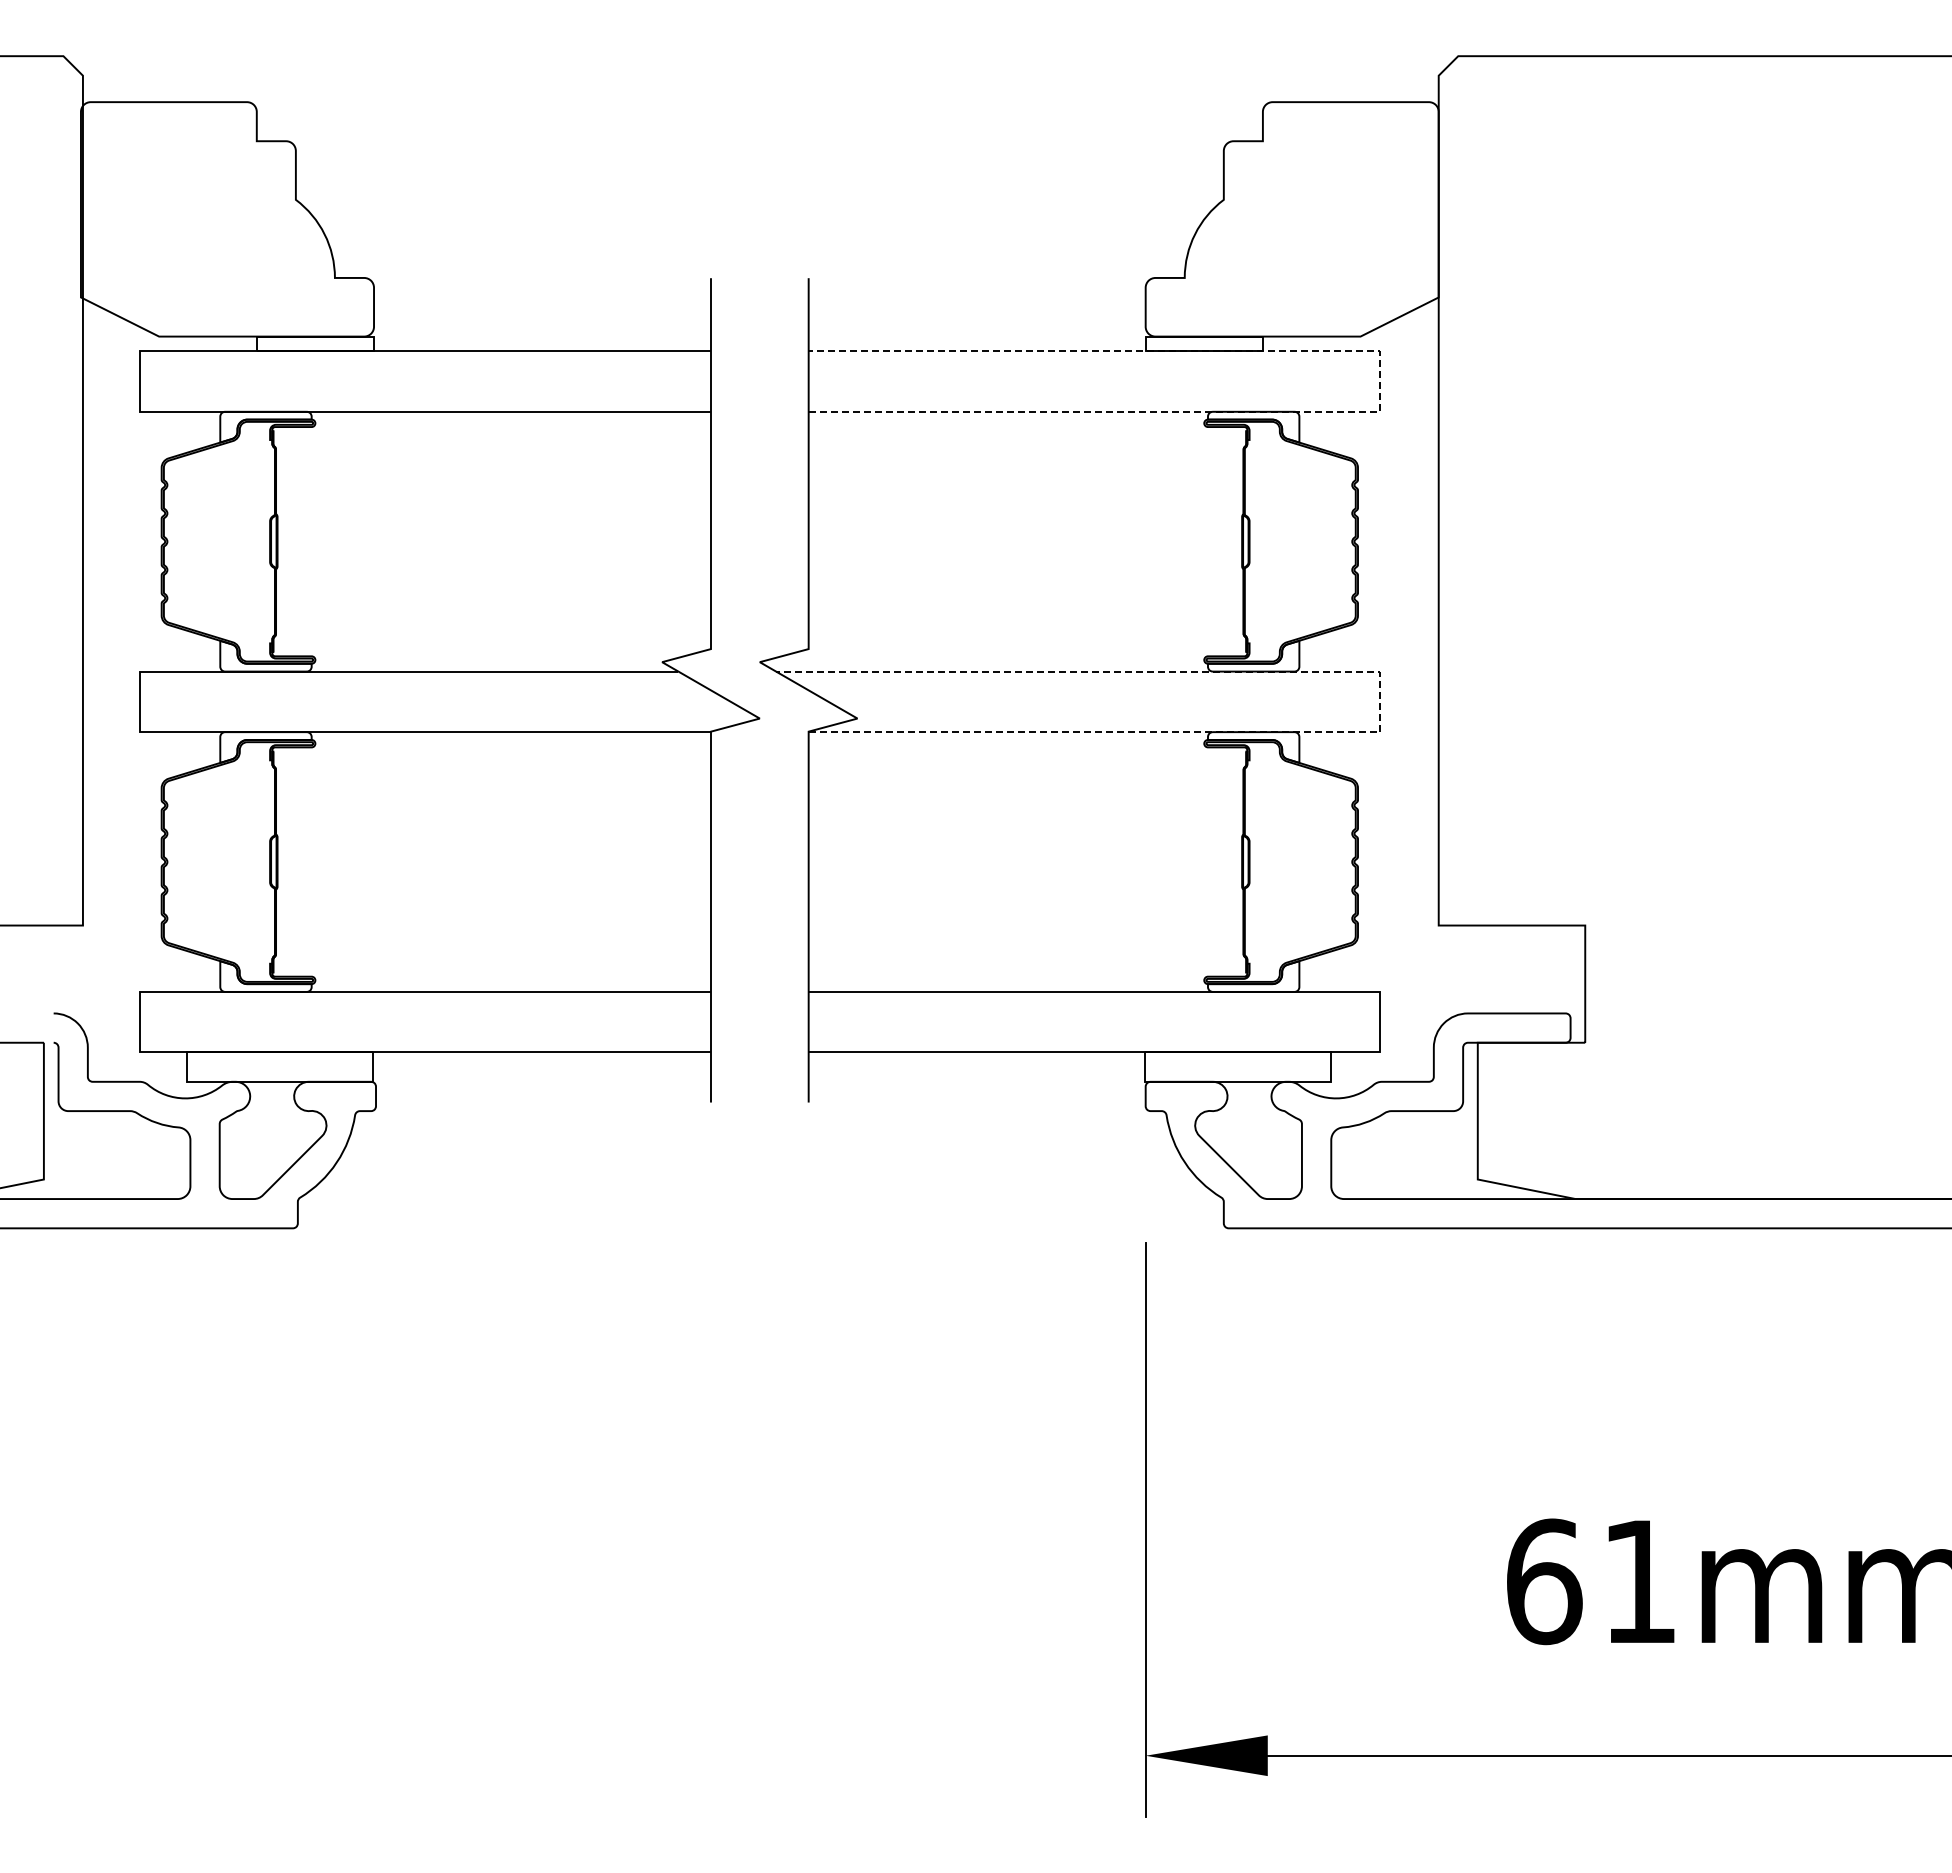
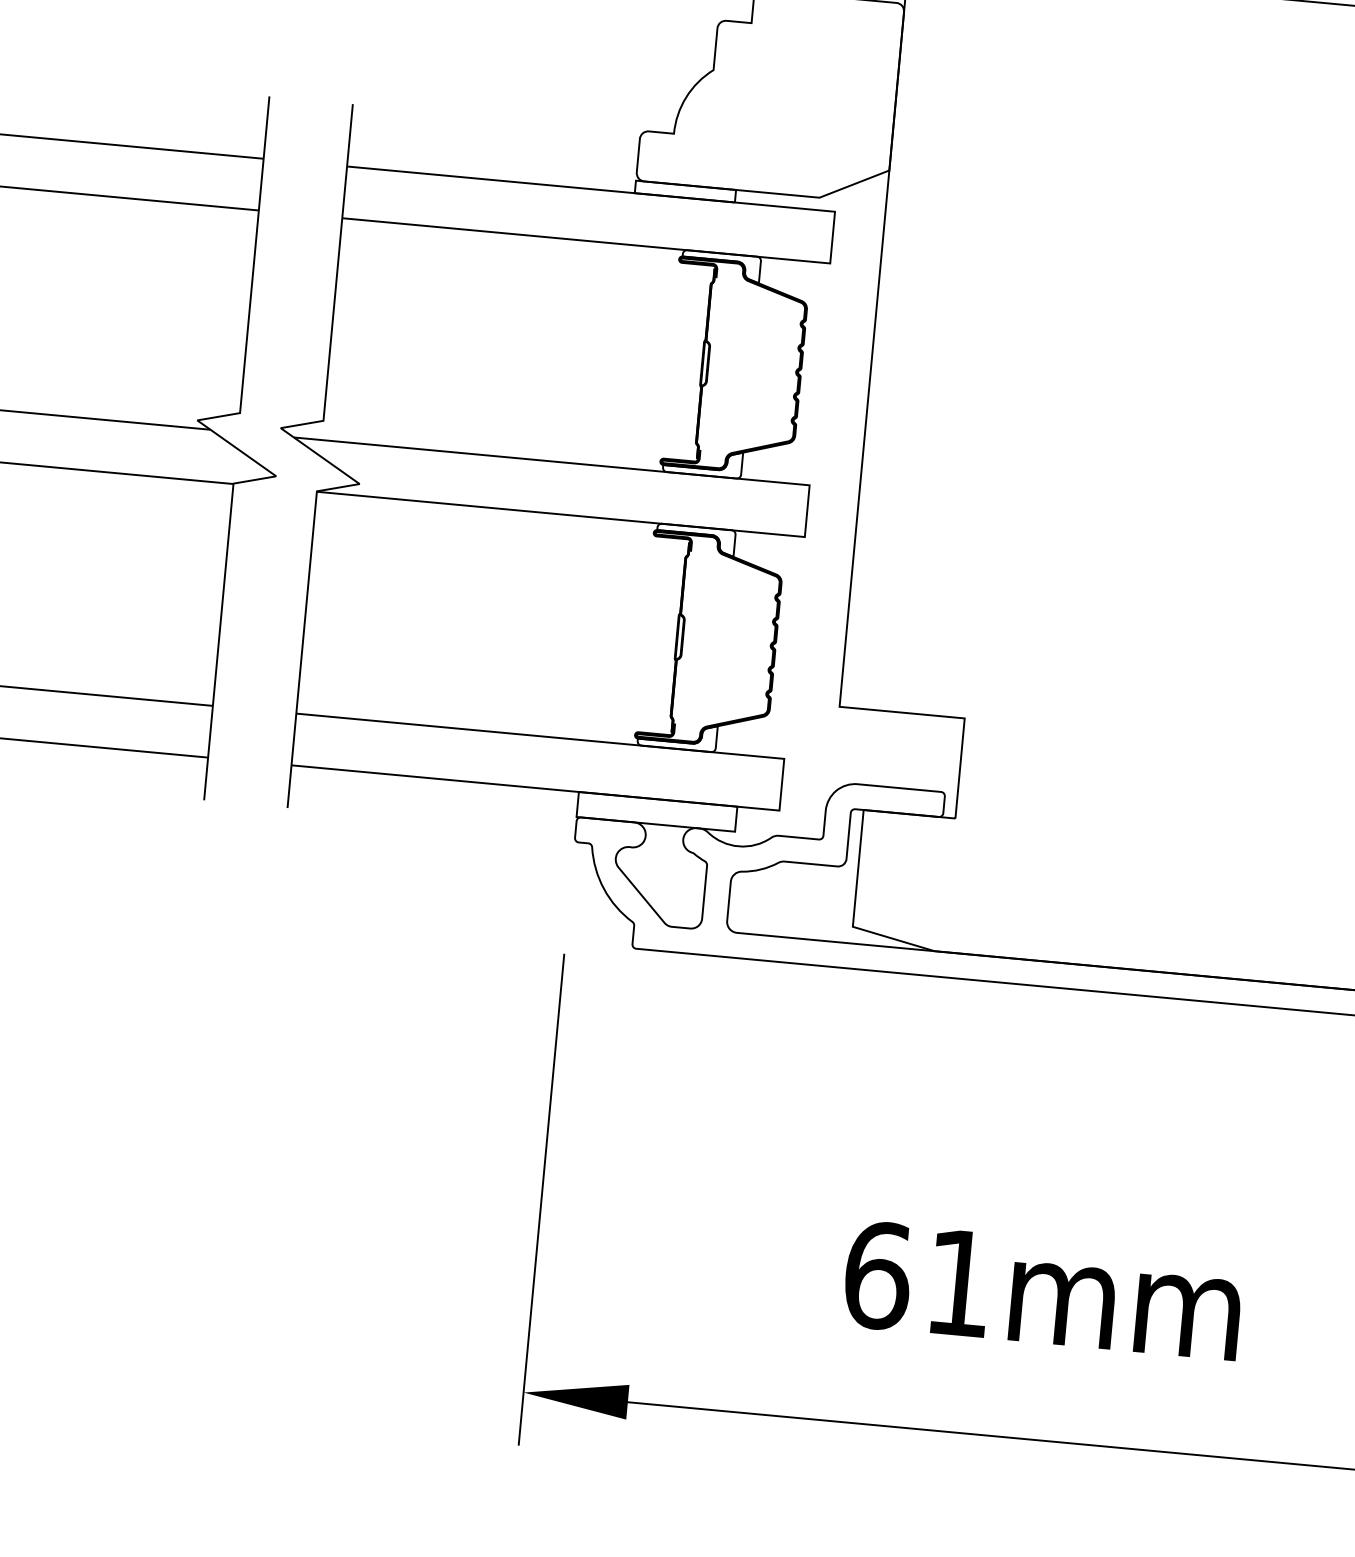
line: (1380, 381) -> (832, 237), dashed -> solid
line: (1380, 685) -> (808, 497), dashed -> solid

